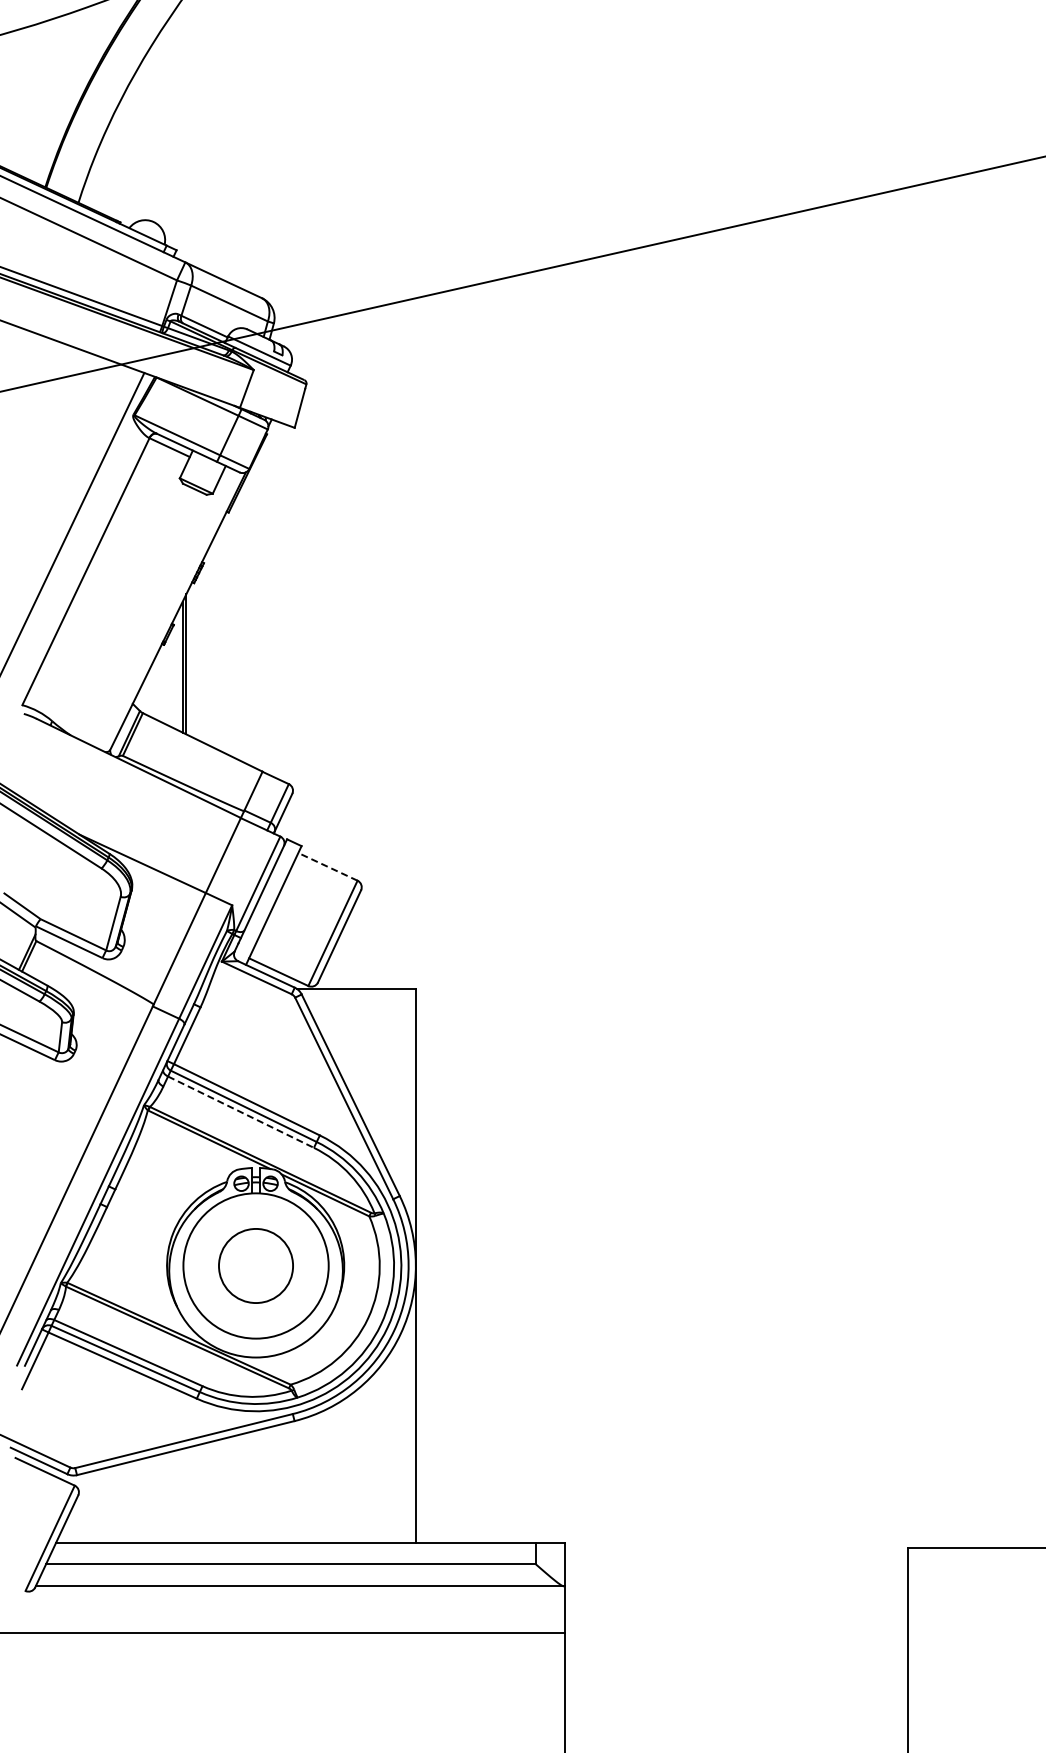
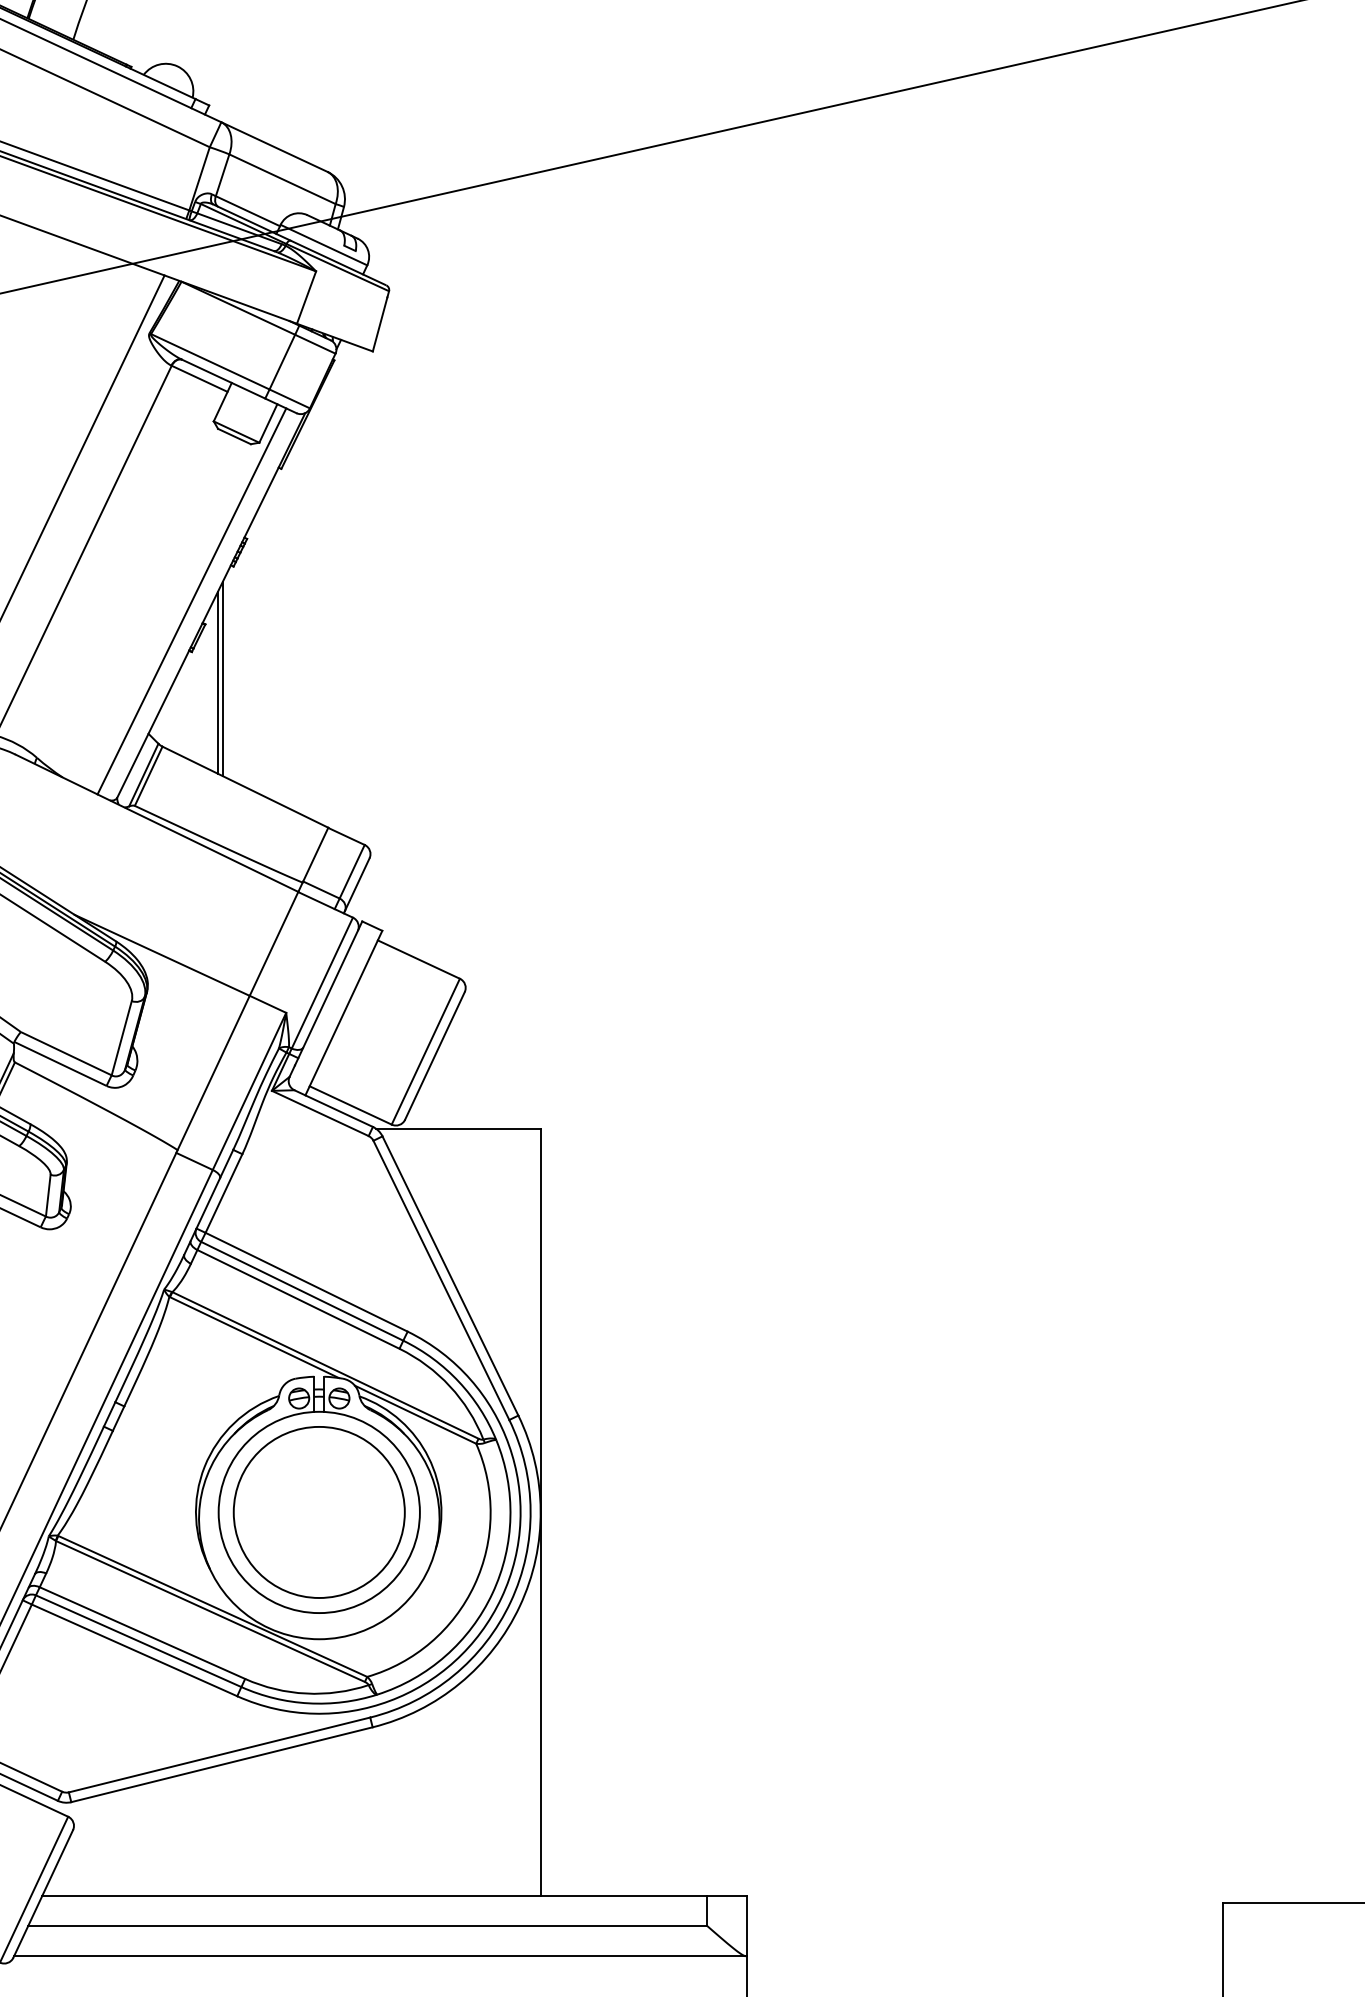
line: (164, 607) -> (192, 600), added
line: (327, 866) -> (418, 959), dashed -> solid
line: (241, 1112) -> (299, 1299), dashed -> solid
circle: (255, 1265) -> (318, 1511), size x1.67

